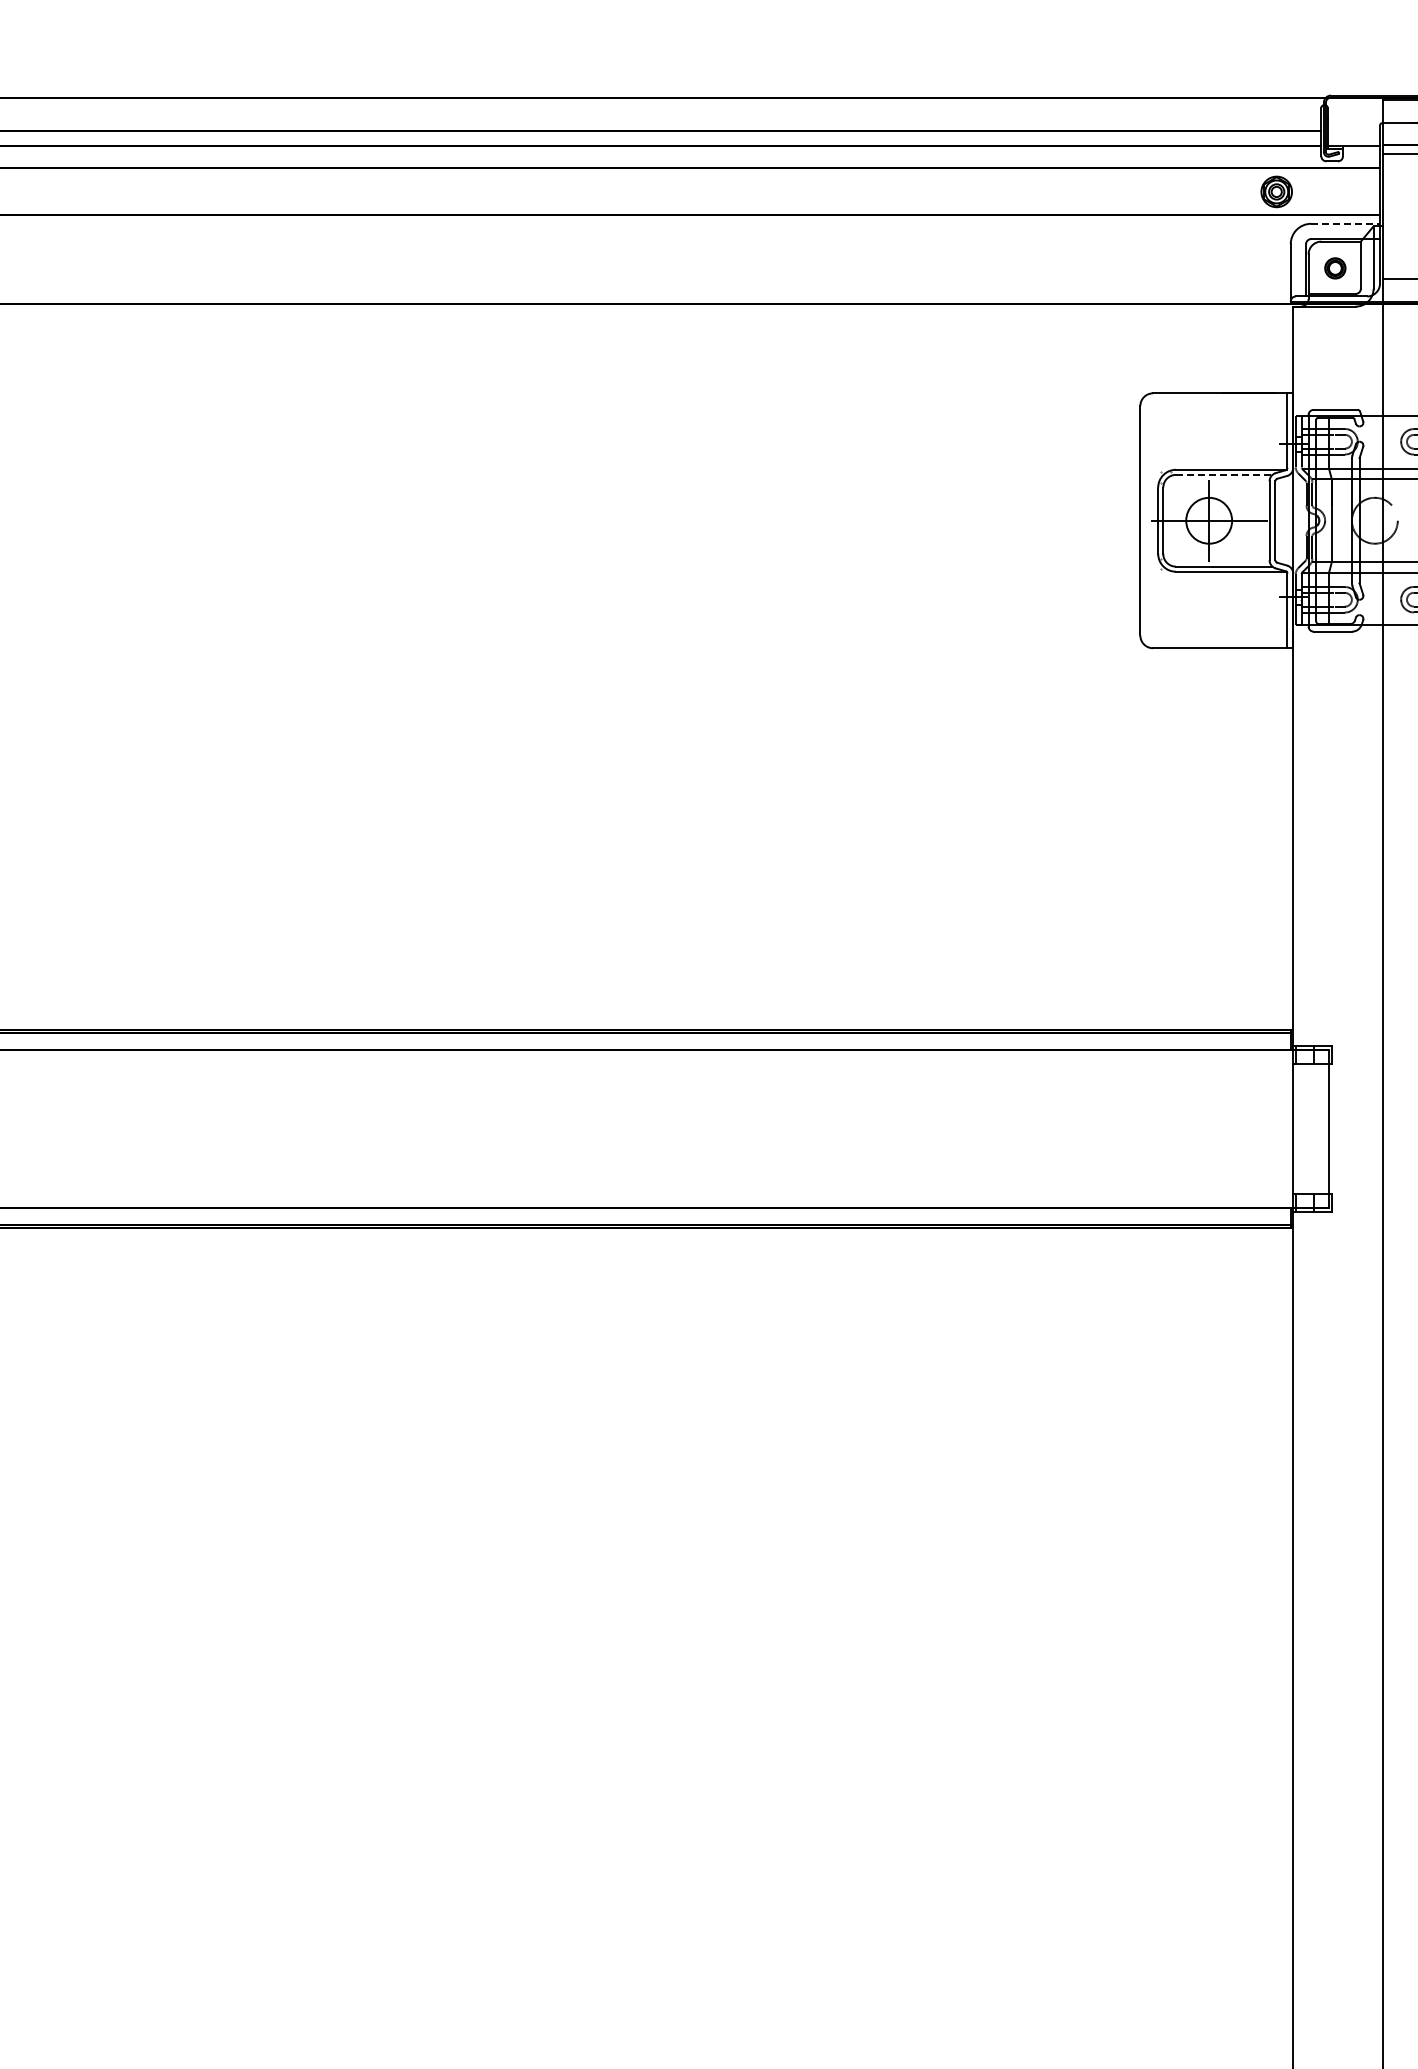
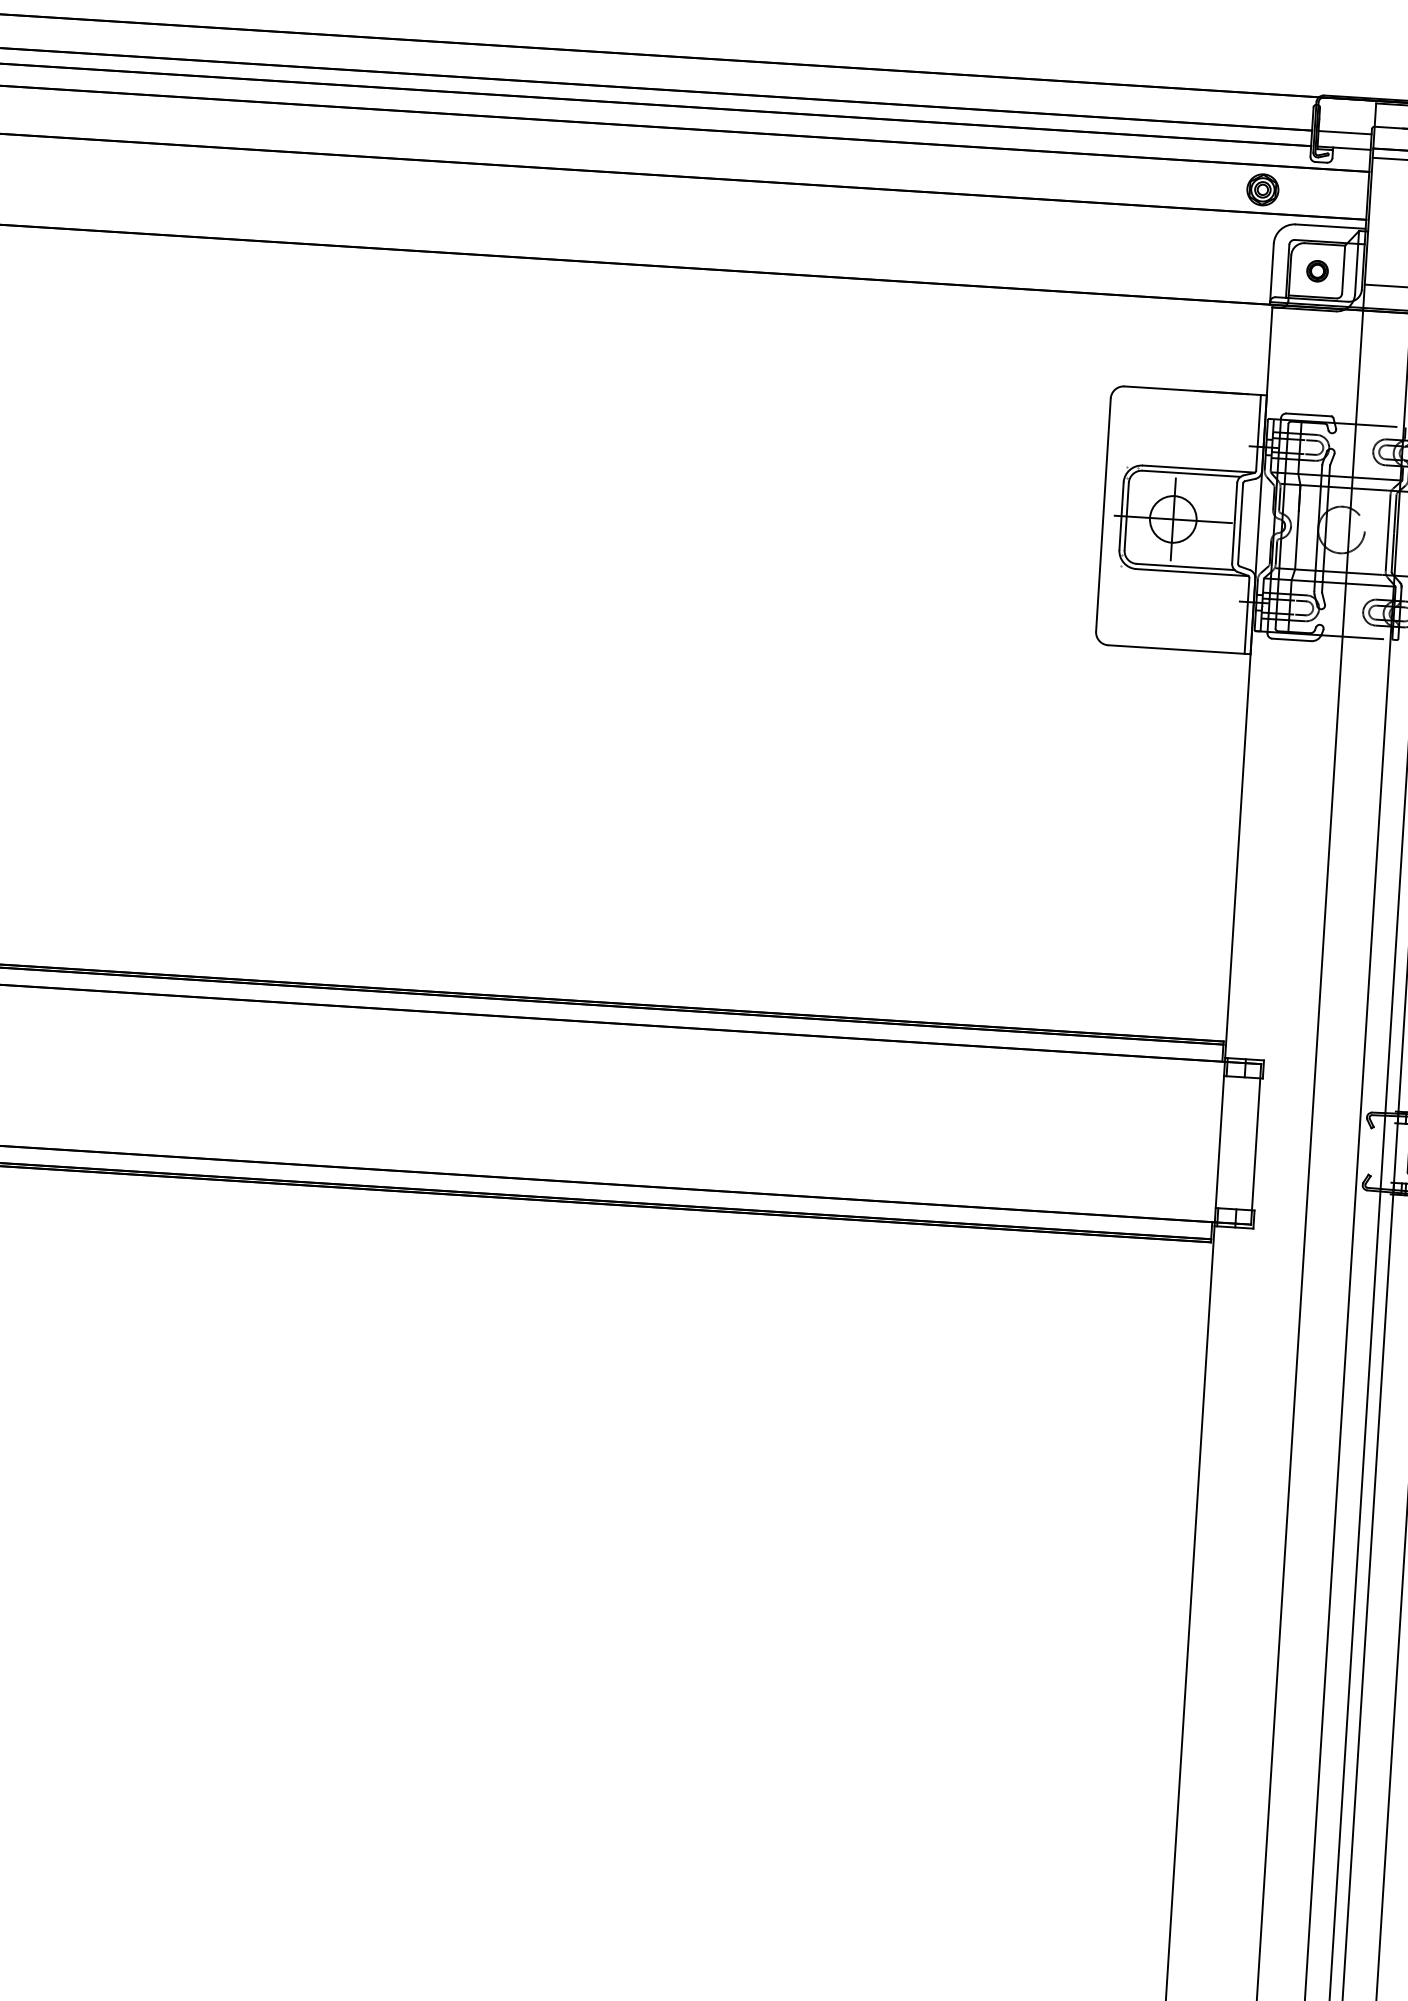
line: (1353, 130) -> (1344, 132), added
line: (1346, 223) -> (1331, 226), dashed -> solid
line: (1224, 474) -> (1191, 473), dashed -> solid

